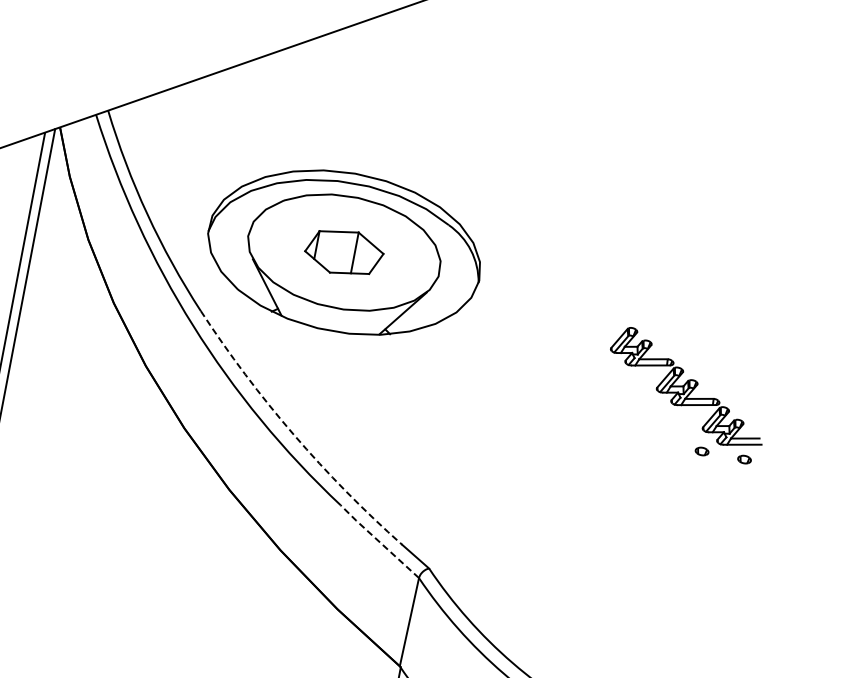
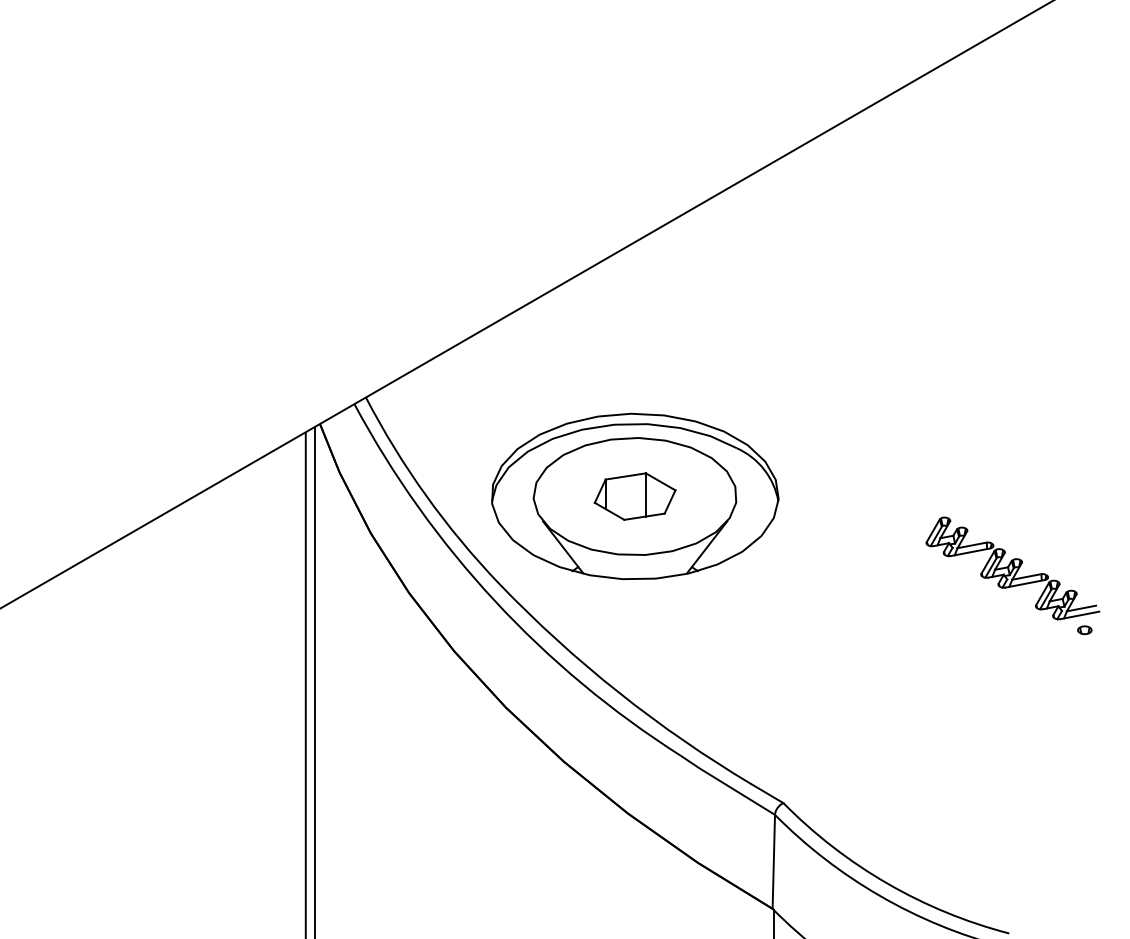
arc: (294, 434) -> (619, 692), dashed -> solid
part: (701, 451) -> (1039, 630), removed
line: (378, 541) -> (726, 785), dashed -> solid

